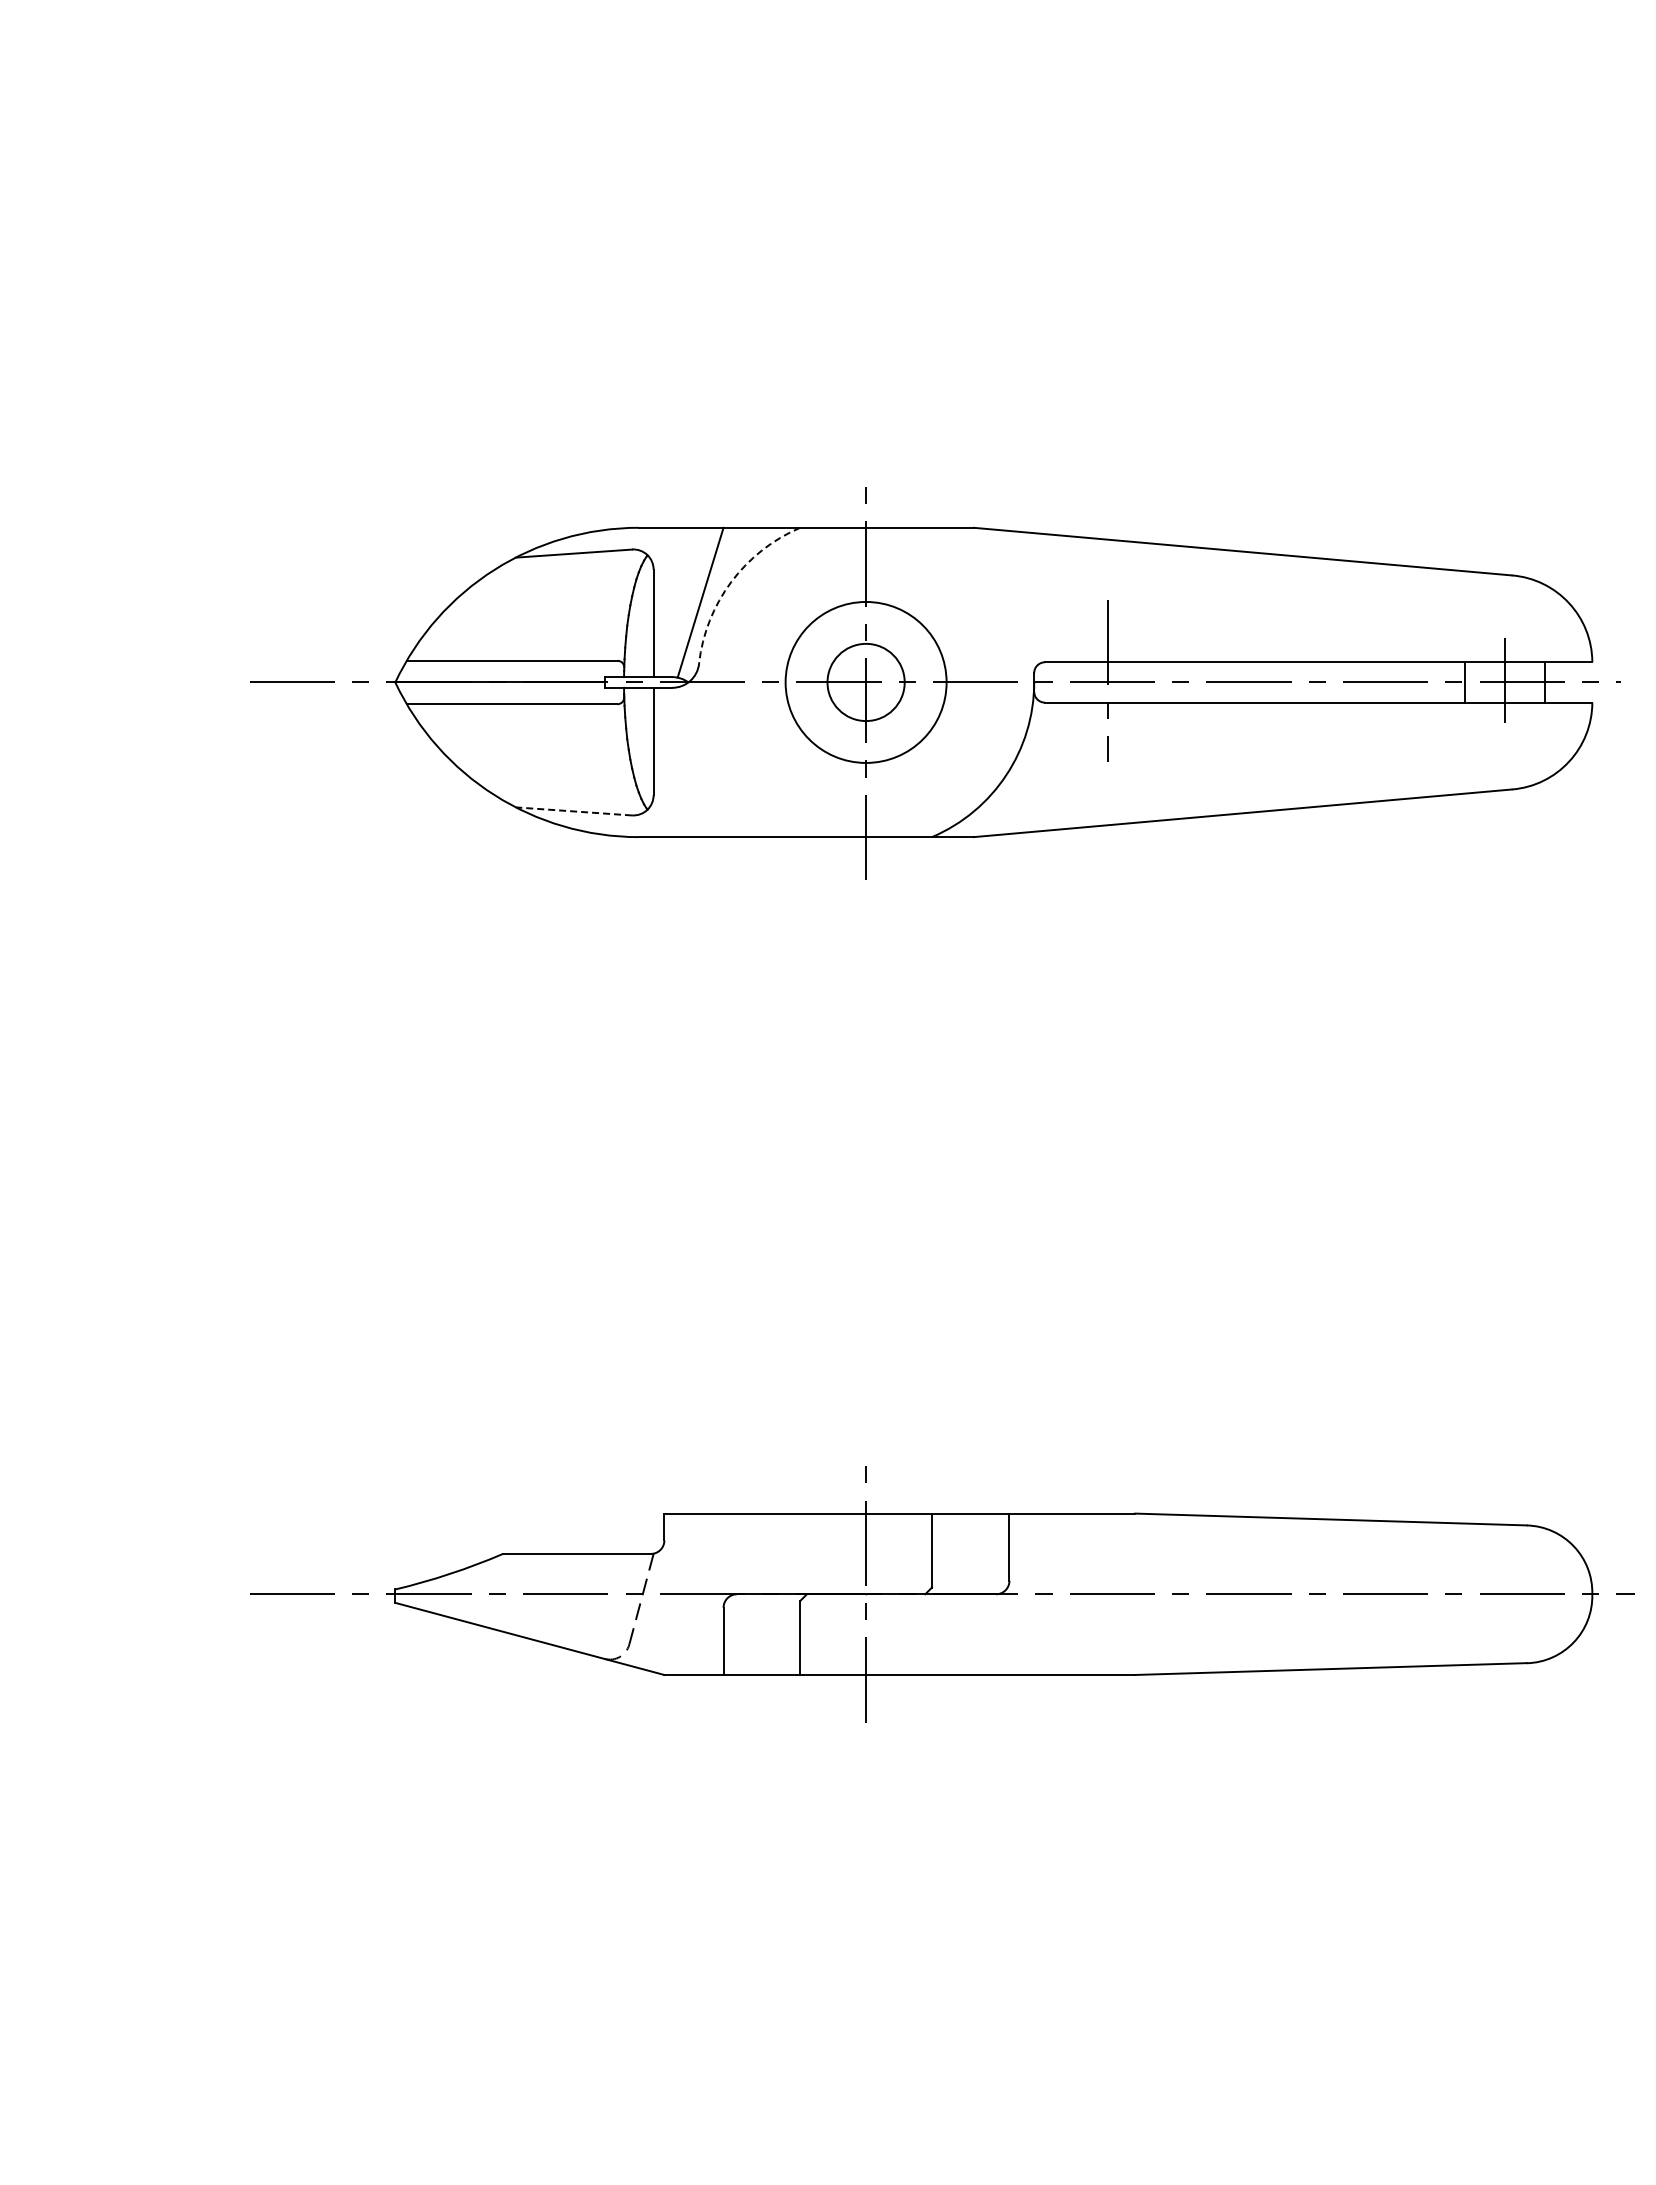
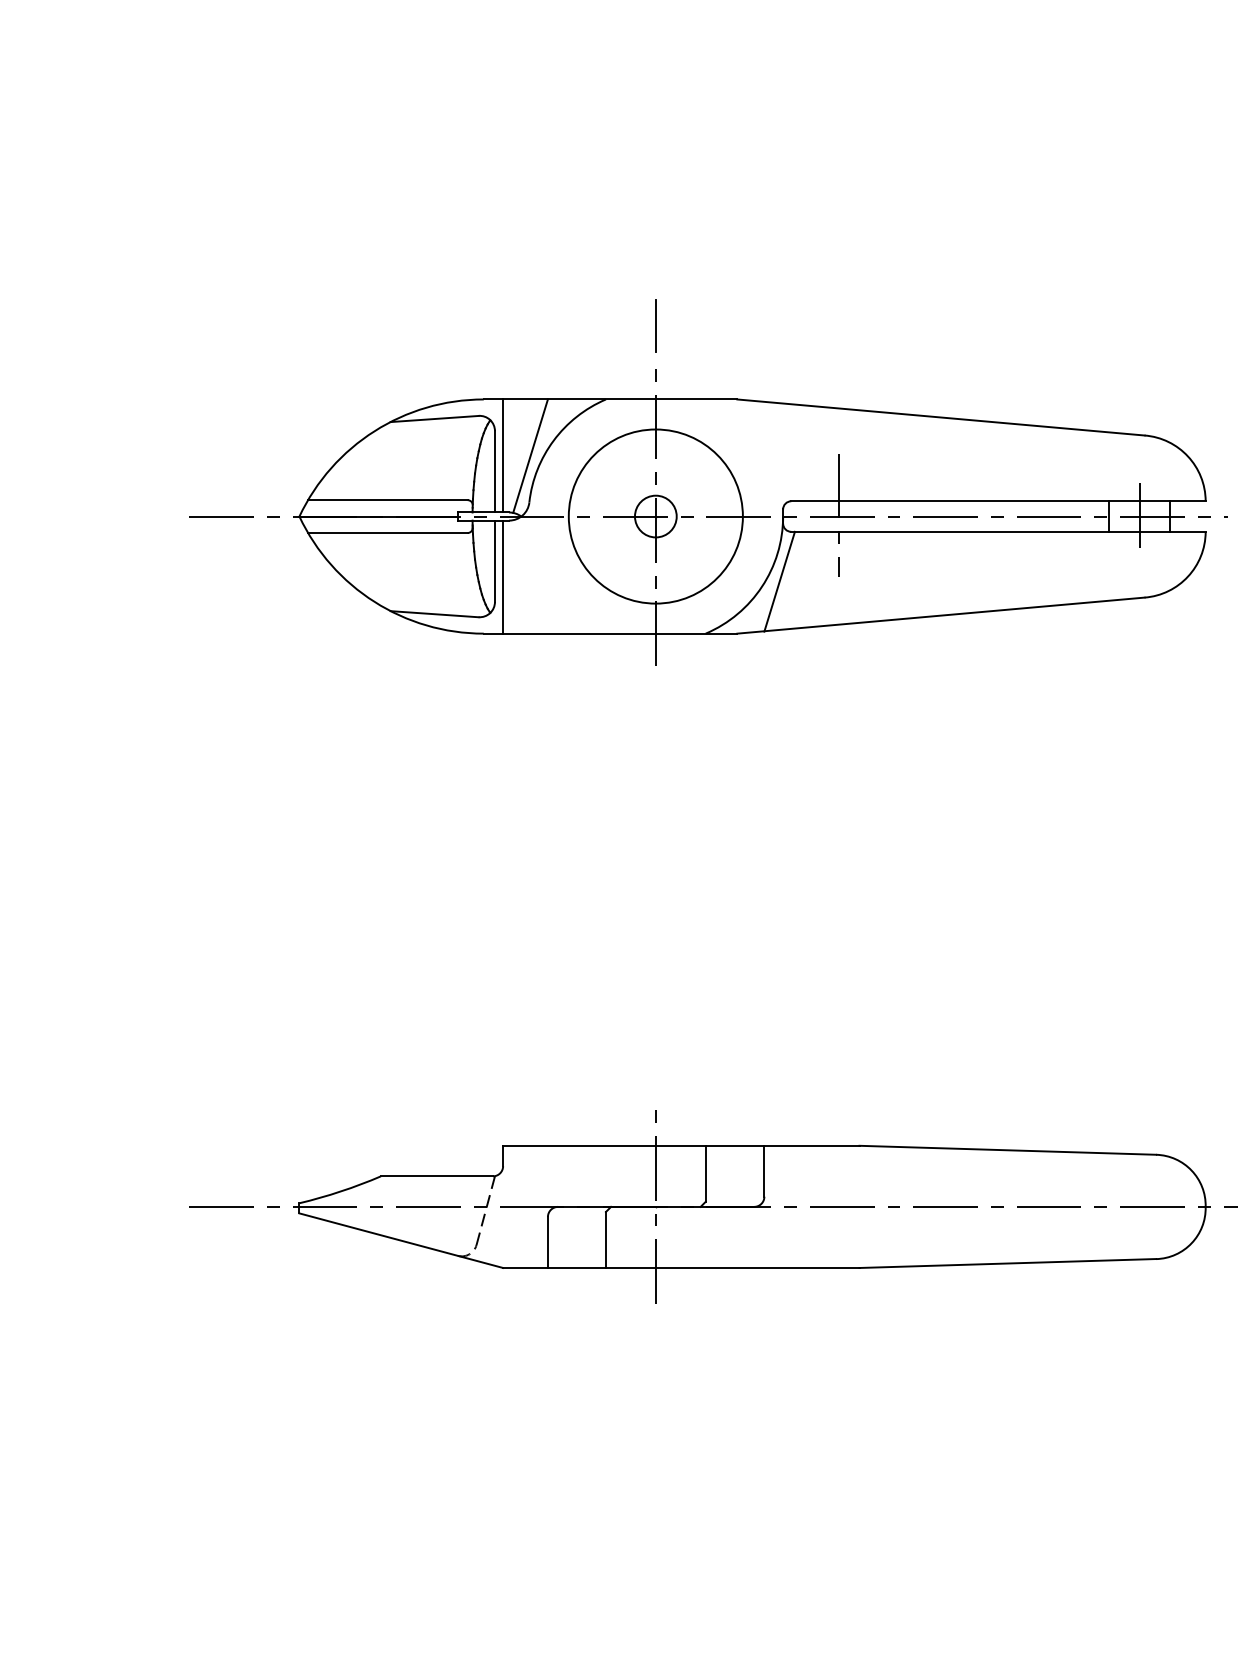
line: (865, 430) -> (655, 325), added
arc: (731, 582) -> (553, 440), dashed -> solid
line: (664, 602) -> (503, 456), added
circle: (865, 682) -> (655, 516), size x0.71
circle: (866, 682) -> (656, 516), size x1.43
line: (664, 762) -> (503, 577), added
line: (1029, 768) -> (779, 581), added
line: (573, 811) -> (434, 614), dashed -> solid

